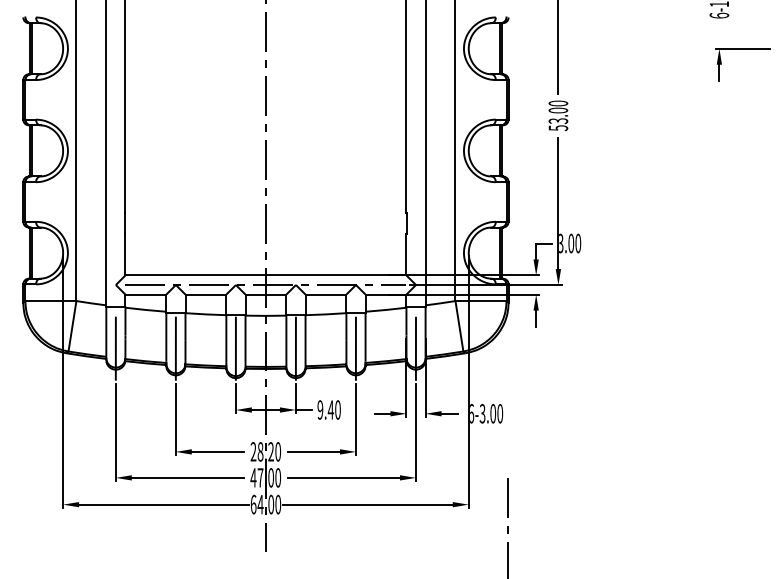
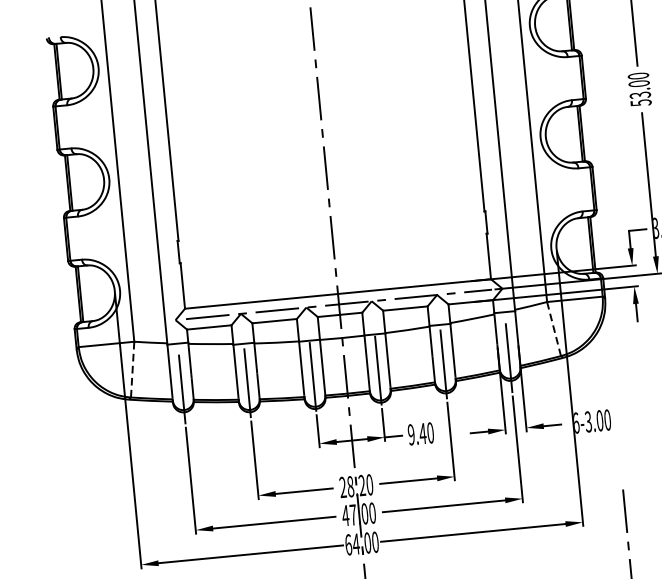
line: (72, 326) -> (132, 369), solid -> dashed
line: (459, 326) -> (554, 329), solid -> dashed

